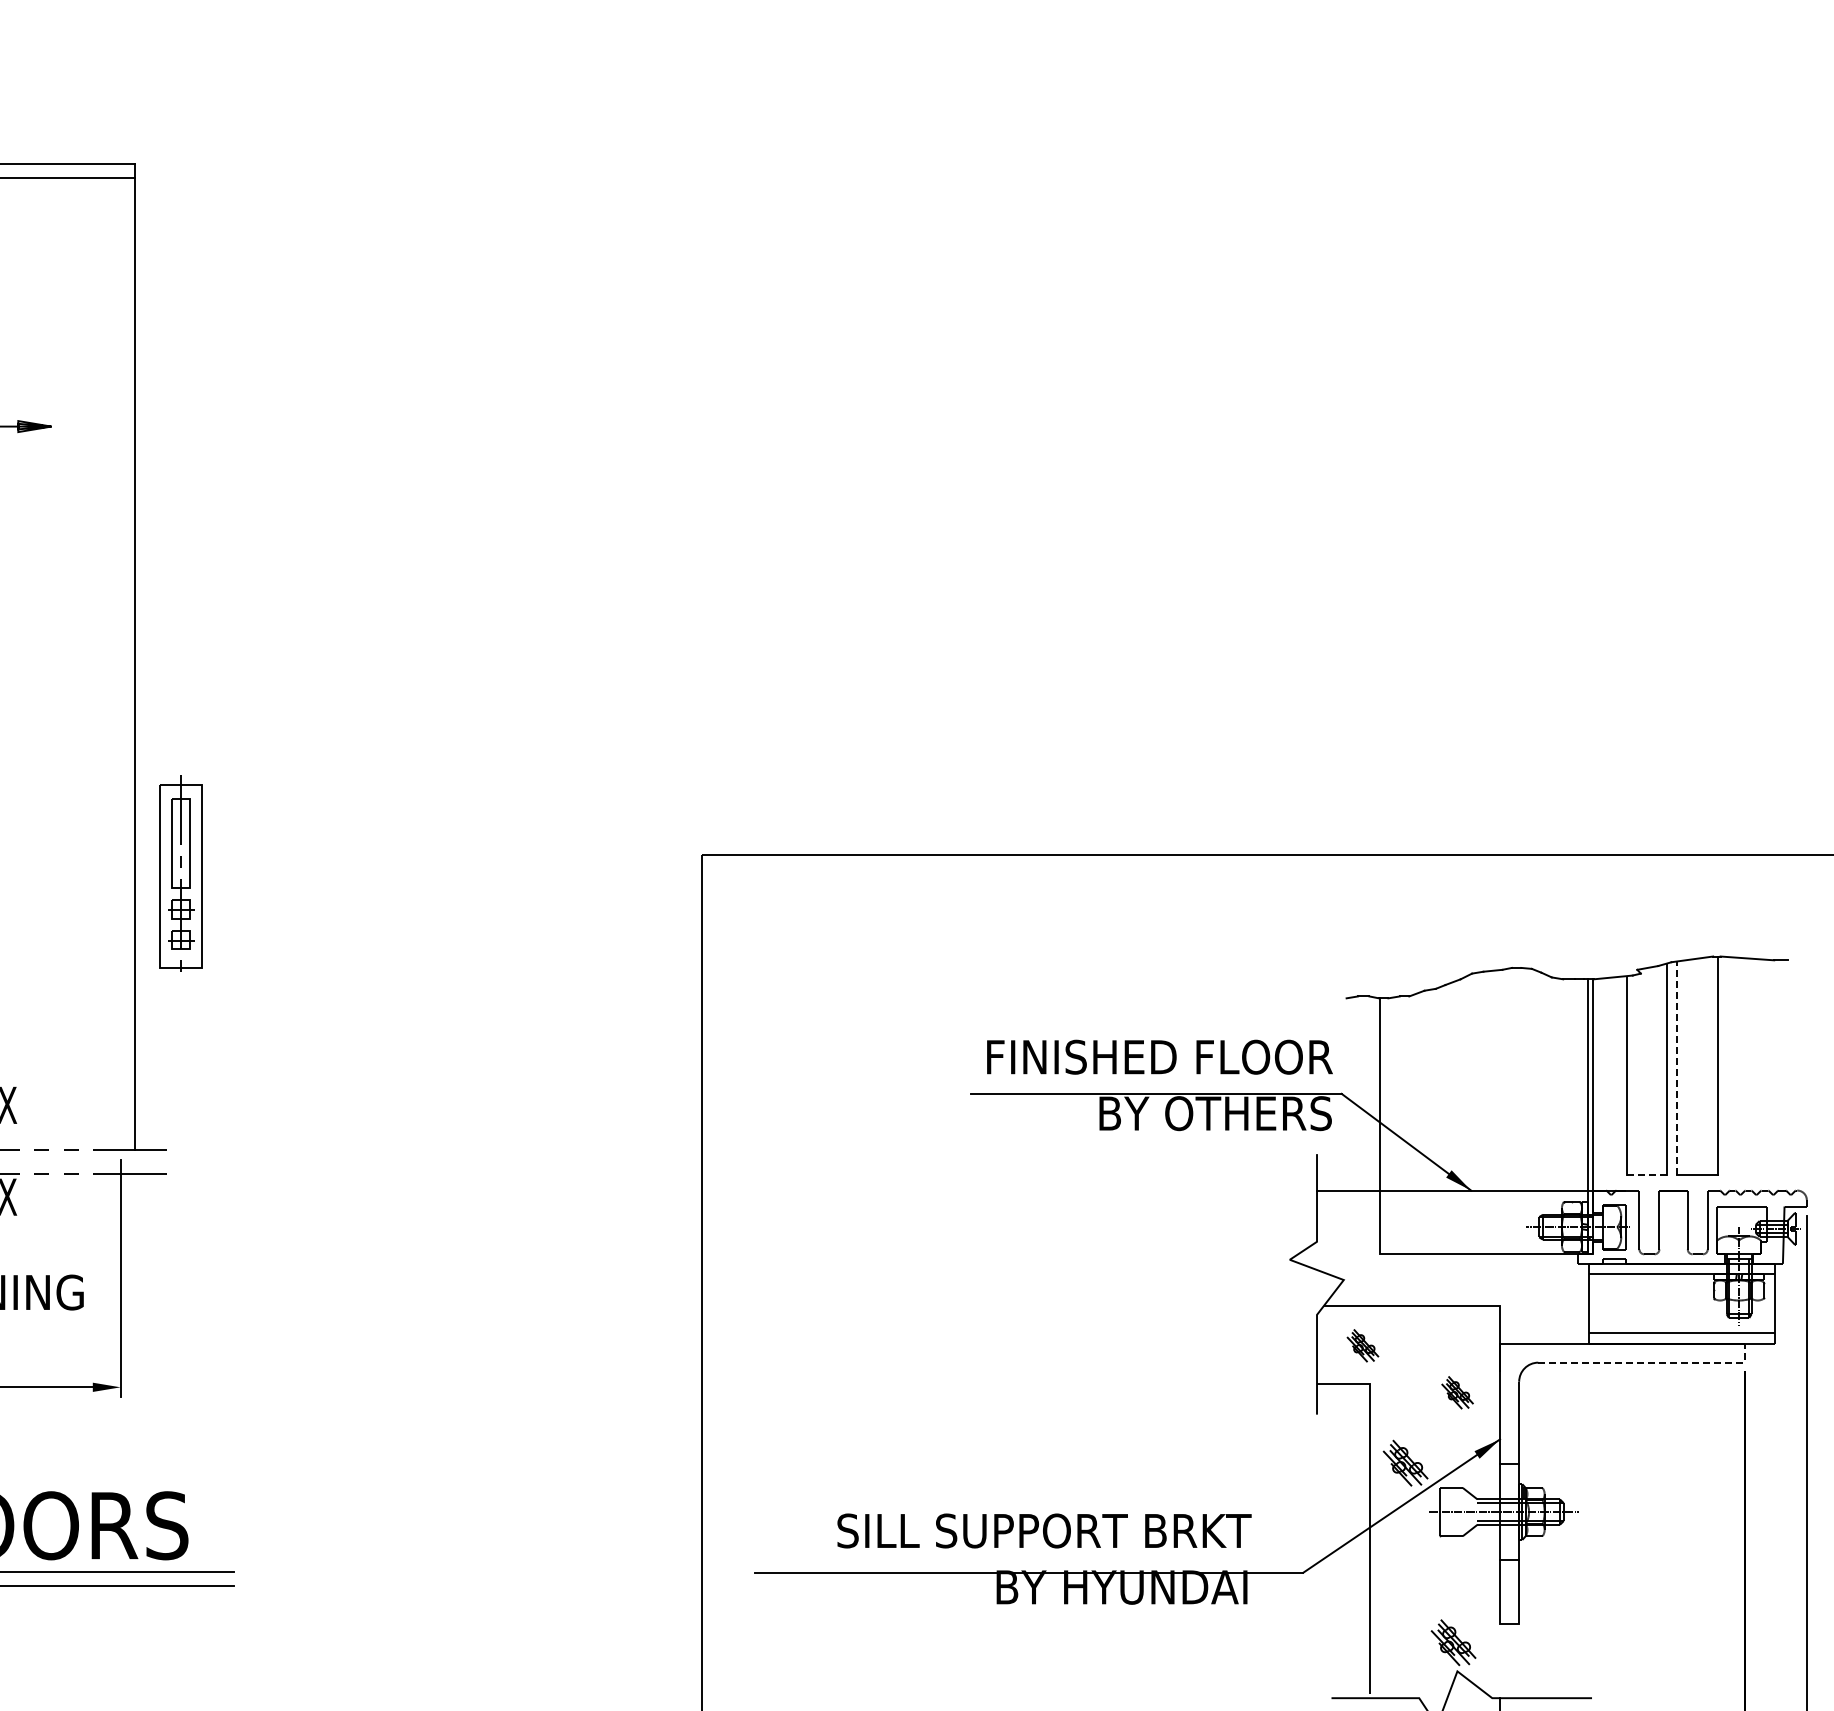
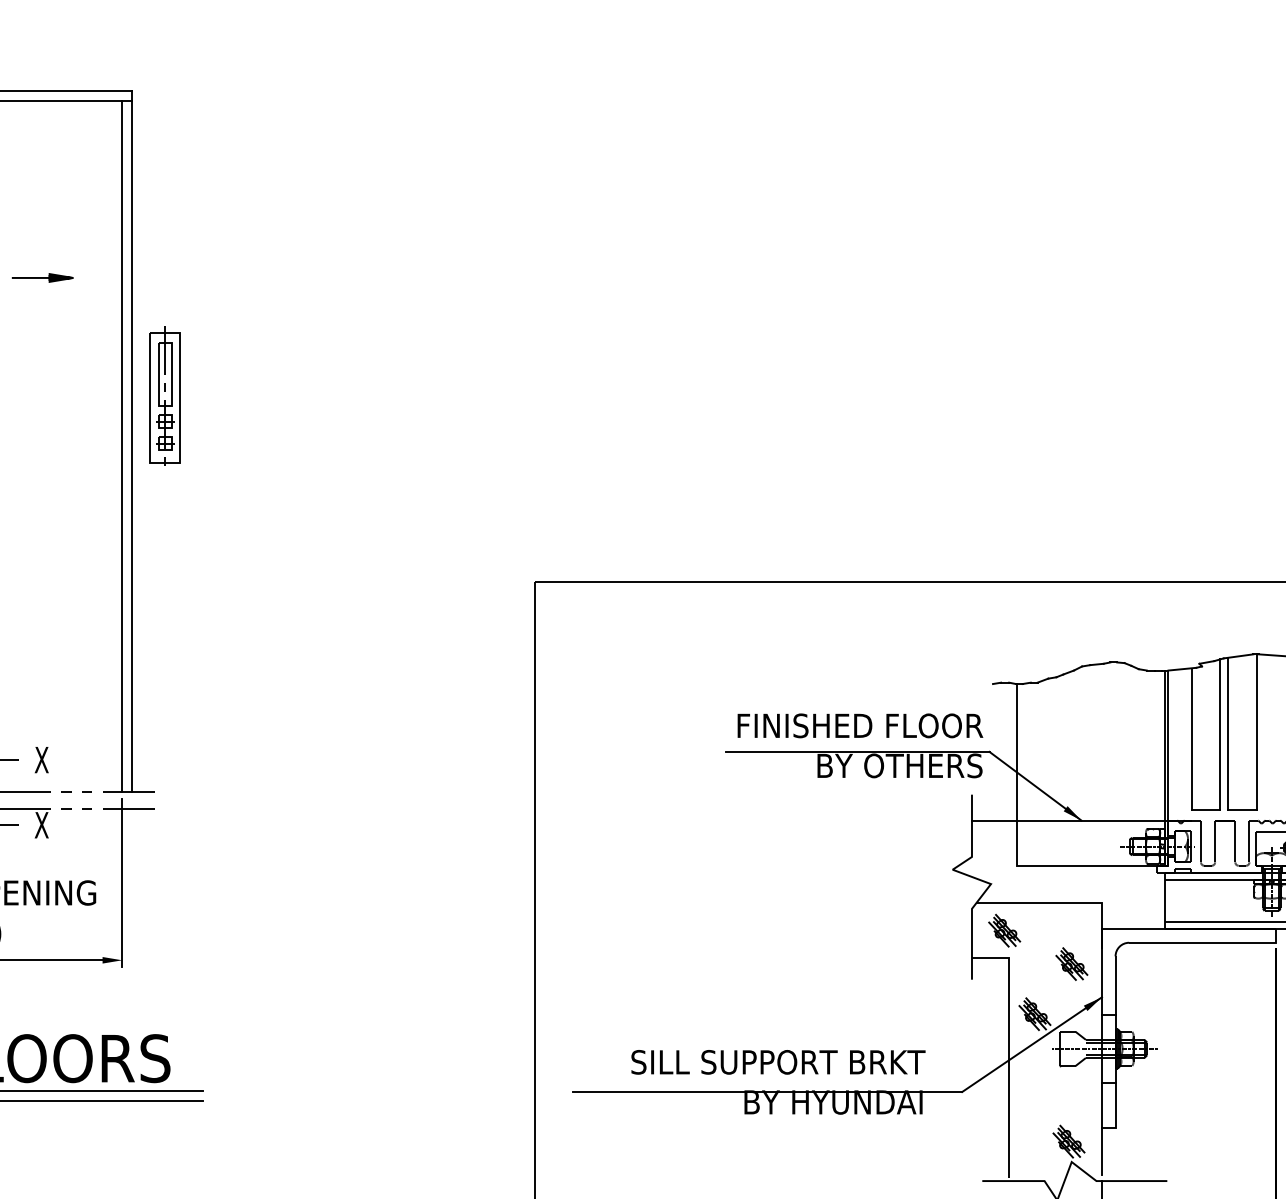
line: (120, 663) -> (122, 446), added
part: (180, 873) -> (164, 395), moved
line: (1677, 1068) -> (1228, 733), dashed -> solid
line: (1646, 1175) -> (1205, 809), dashed -> solid
part: (1362, 1345) -> (1004, 930), size x1.43
line: (1651, 1362) -> (1209, 942), dashed -> solid
part: (1457, 1392) -> (1071, 963), size x1.43
line: (1500, 1655) -> (1102, 1150), added

